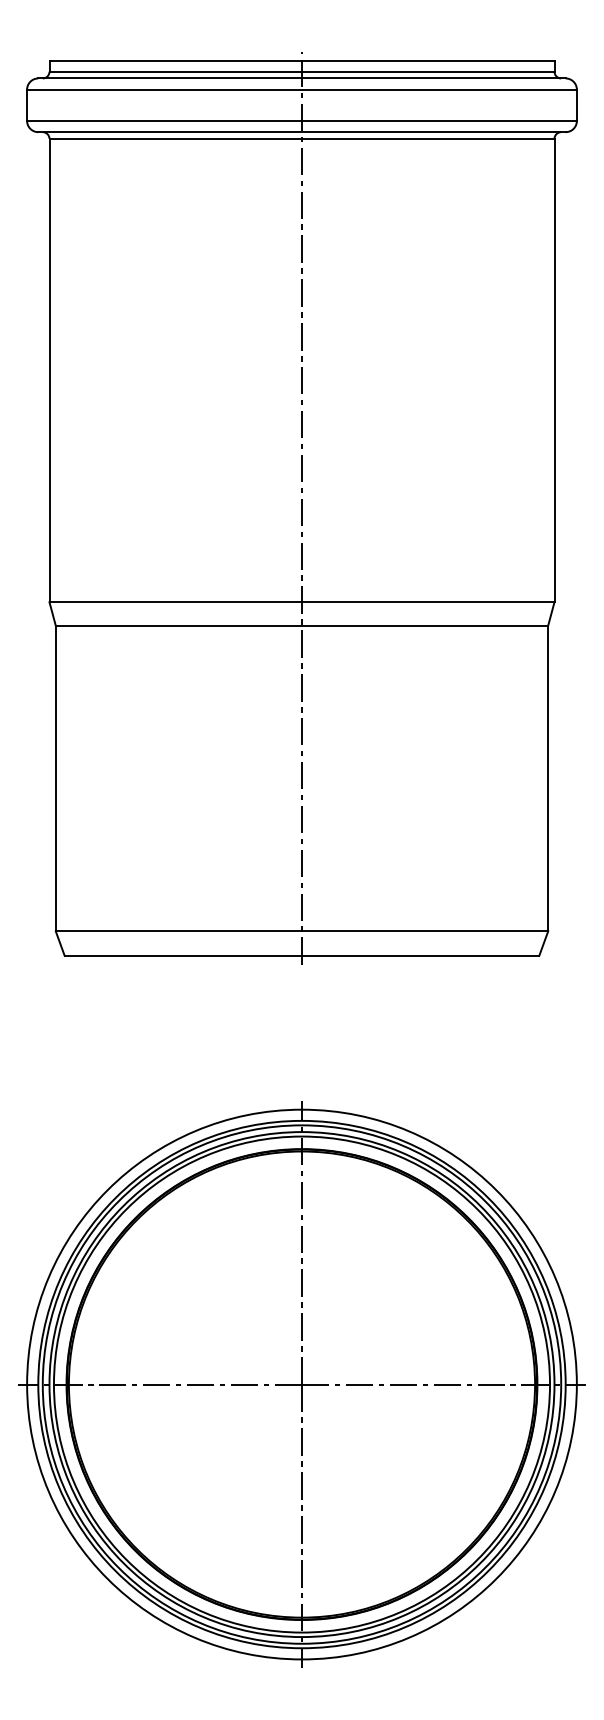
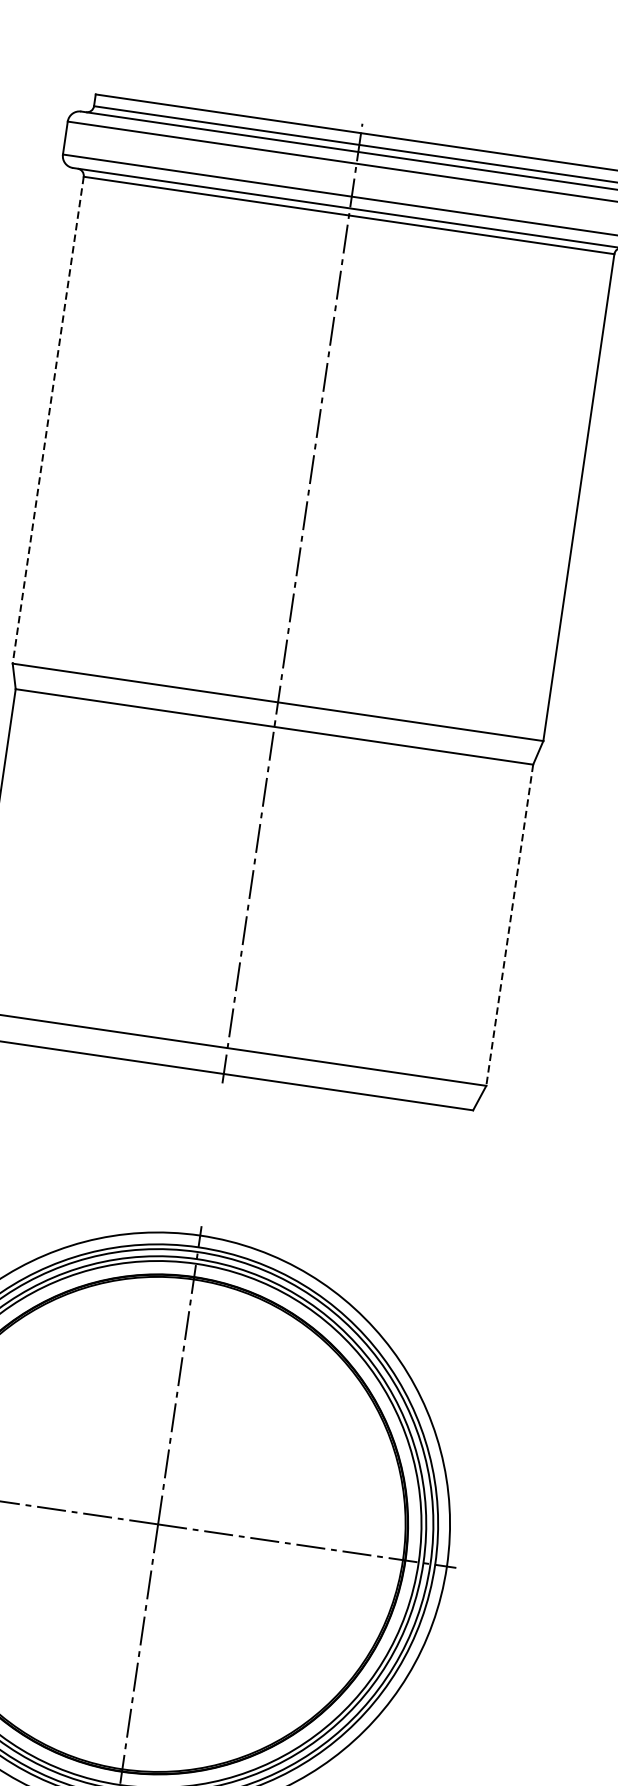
line: (49, 370) -> (48, 420), solid -> dashed
line: (548, 778) -> (510, 925), solid -> dashed

